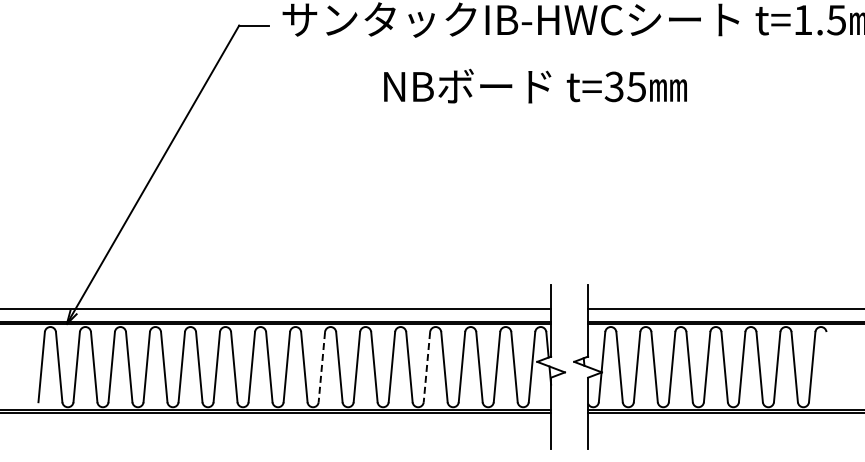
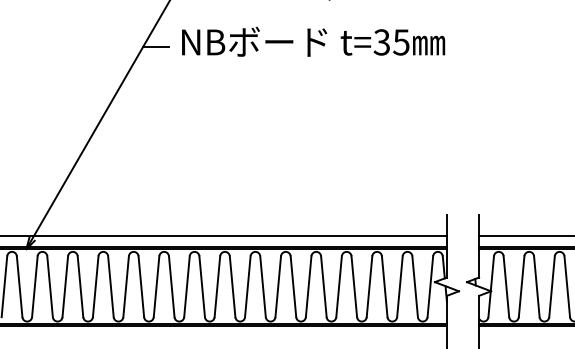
text: (535, 85) -> (313, 41), moved
line: (215, 91) -> (155, 47), added
line: (321, 367) -> (247, 287), dashed -> solid
line: (426, 367) -> (338, 287), dashed -> solid

